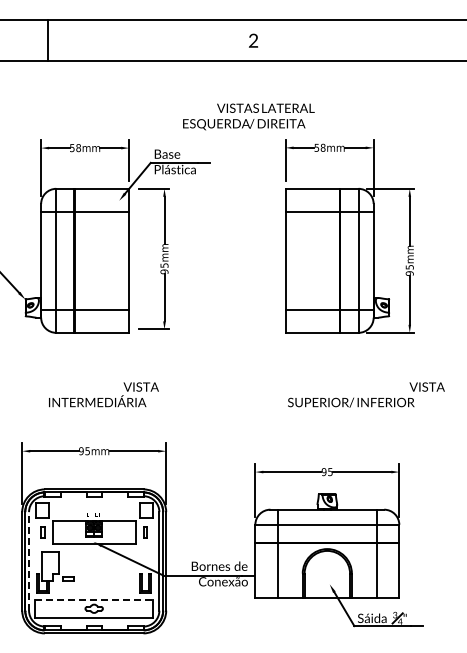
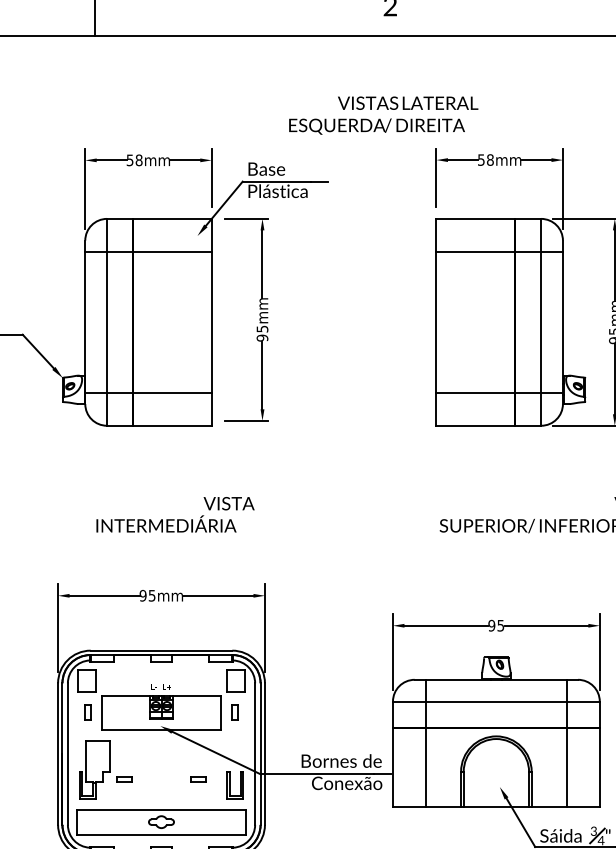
line: (29, 560) -> (68, 752), dashed -> solid
part: (119, 578) -> (197, 778), added
line: (94, 600) -> (161, 810), dashed -> solid

